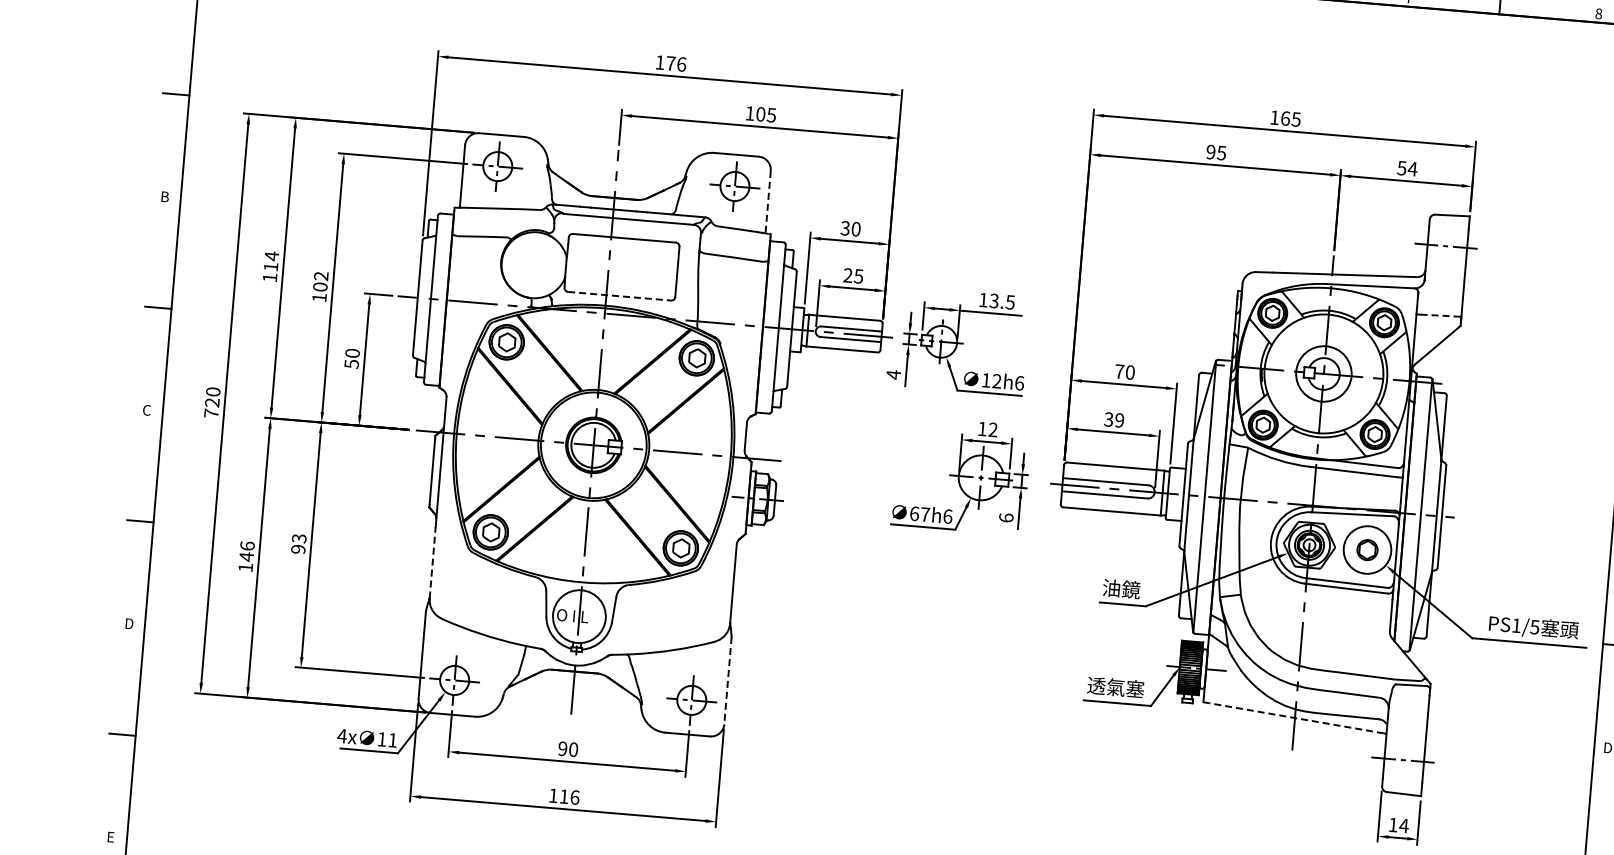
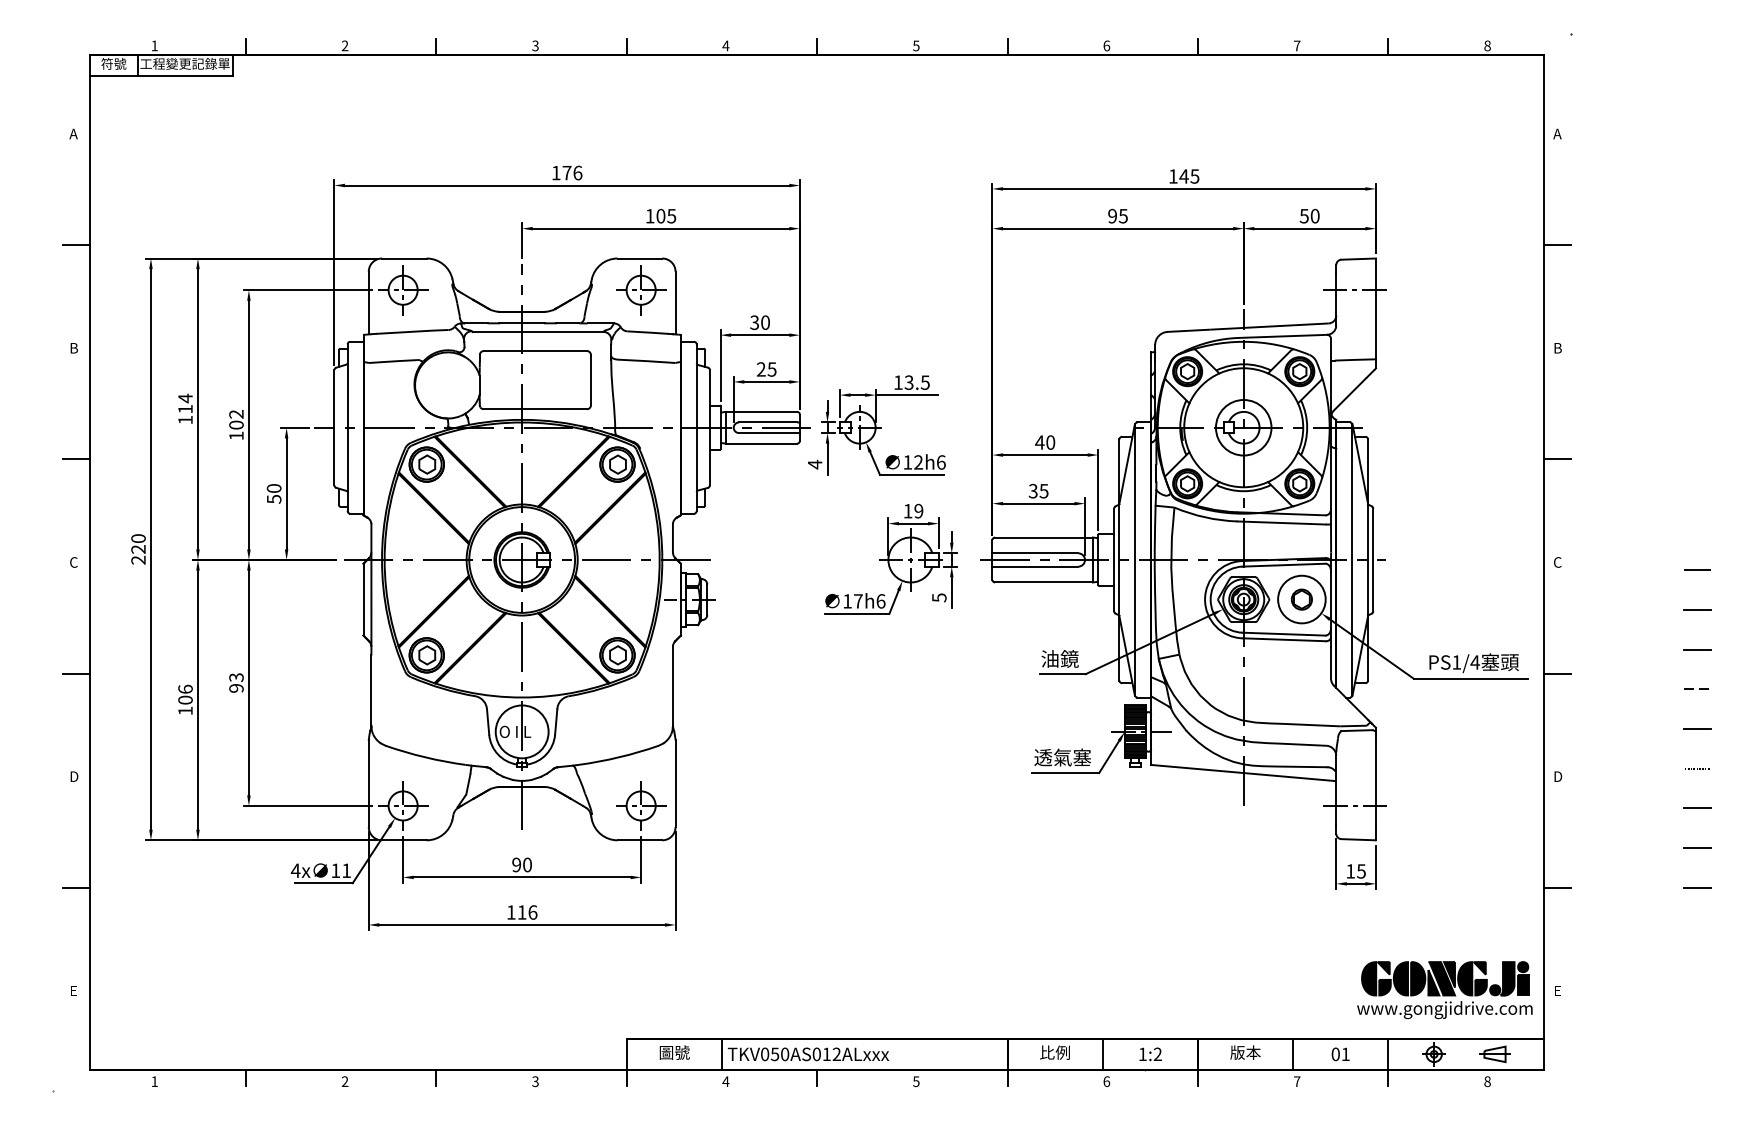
text: (1284, 118) -> (1183, 176), 165 -> 145
text: (1412, 168) -> (1314, 215), 54 -> 50
line: (768, 202) -> (675, 303), dashed -> solid
line: (619, 296) -> (535, 409), dashed -> solid
line: (1441, 315) -> (1355, 359), dashed -> solid
text: (1119, 371) -> (1039, 442), 70 -> 40
text: (211, 412) -> (138, 559), 720 -> 220
text: (1119, 419) -> (1043, 490), 39 -> 35
text: (992, 430) -> (918, 511), 12 -> 19
text: (914, 513) -> (847, 601), 67h6 -> 17h6
text: (1006, 517) -> (939, 597), 6 -> 5
text: (246, 557) -> (185, 700), 146 -> 106
line: (432, 562) -> (371, 690), dashed -> solid
text: (1534, 627) -> (1474, 662), PS1/5 -> PS1/4
line: (727, 680) -> (675, 783), dashed -> solid
line: (1293, 717) -> (1242, 772), dashed -> solid
text: (1404, 826) -> (1361, 871), 14 -> 15

